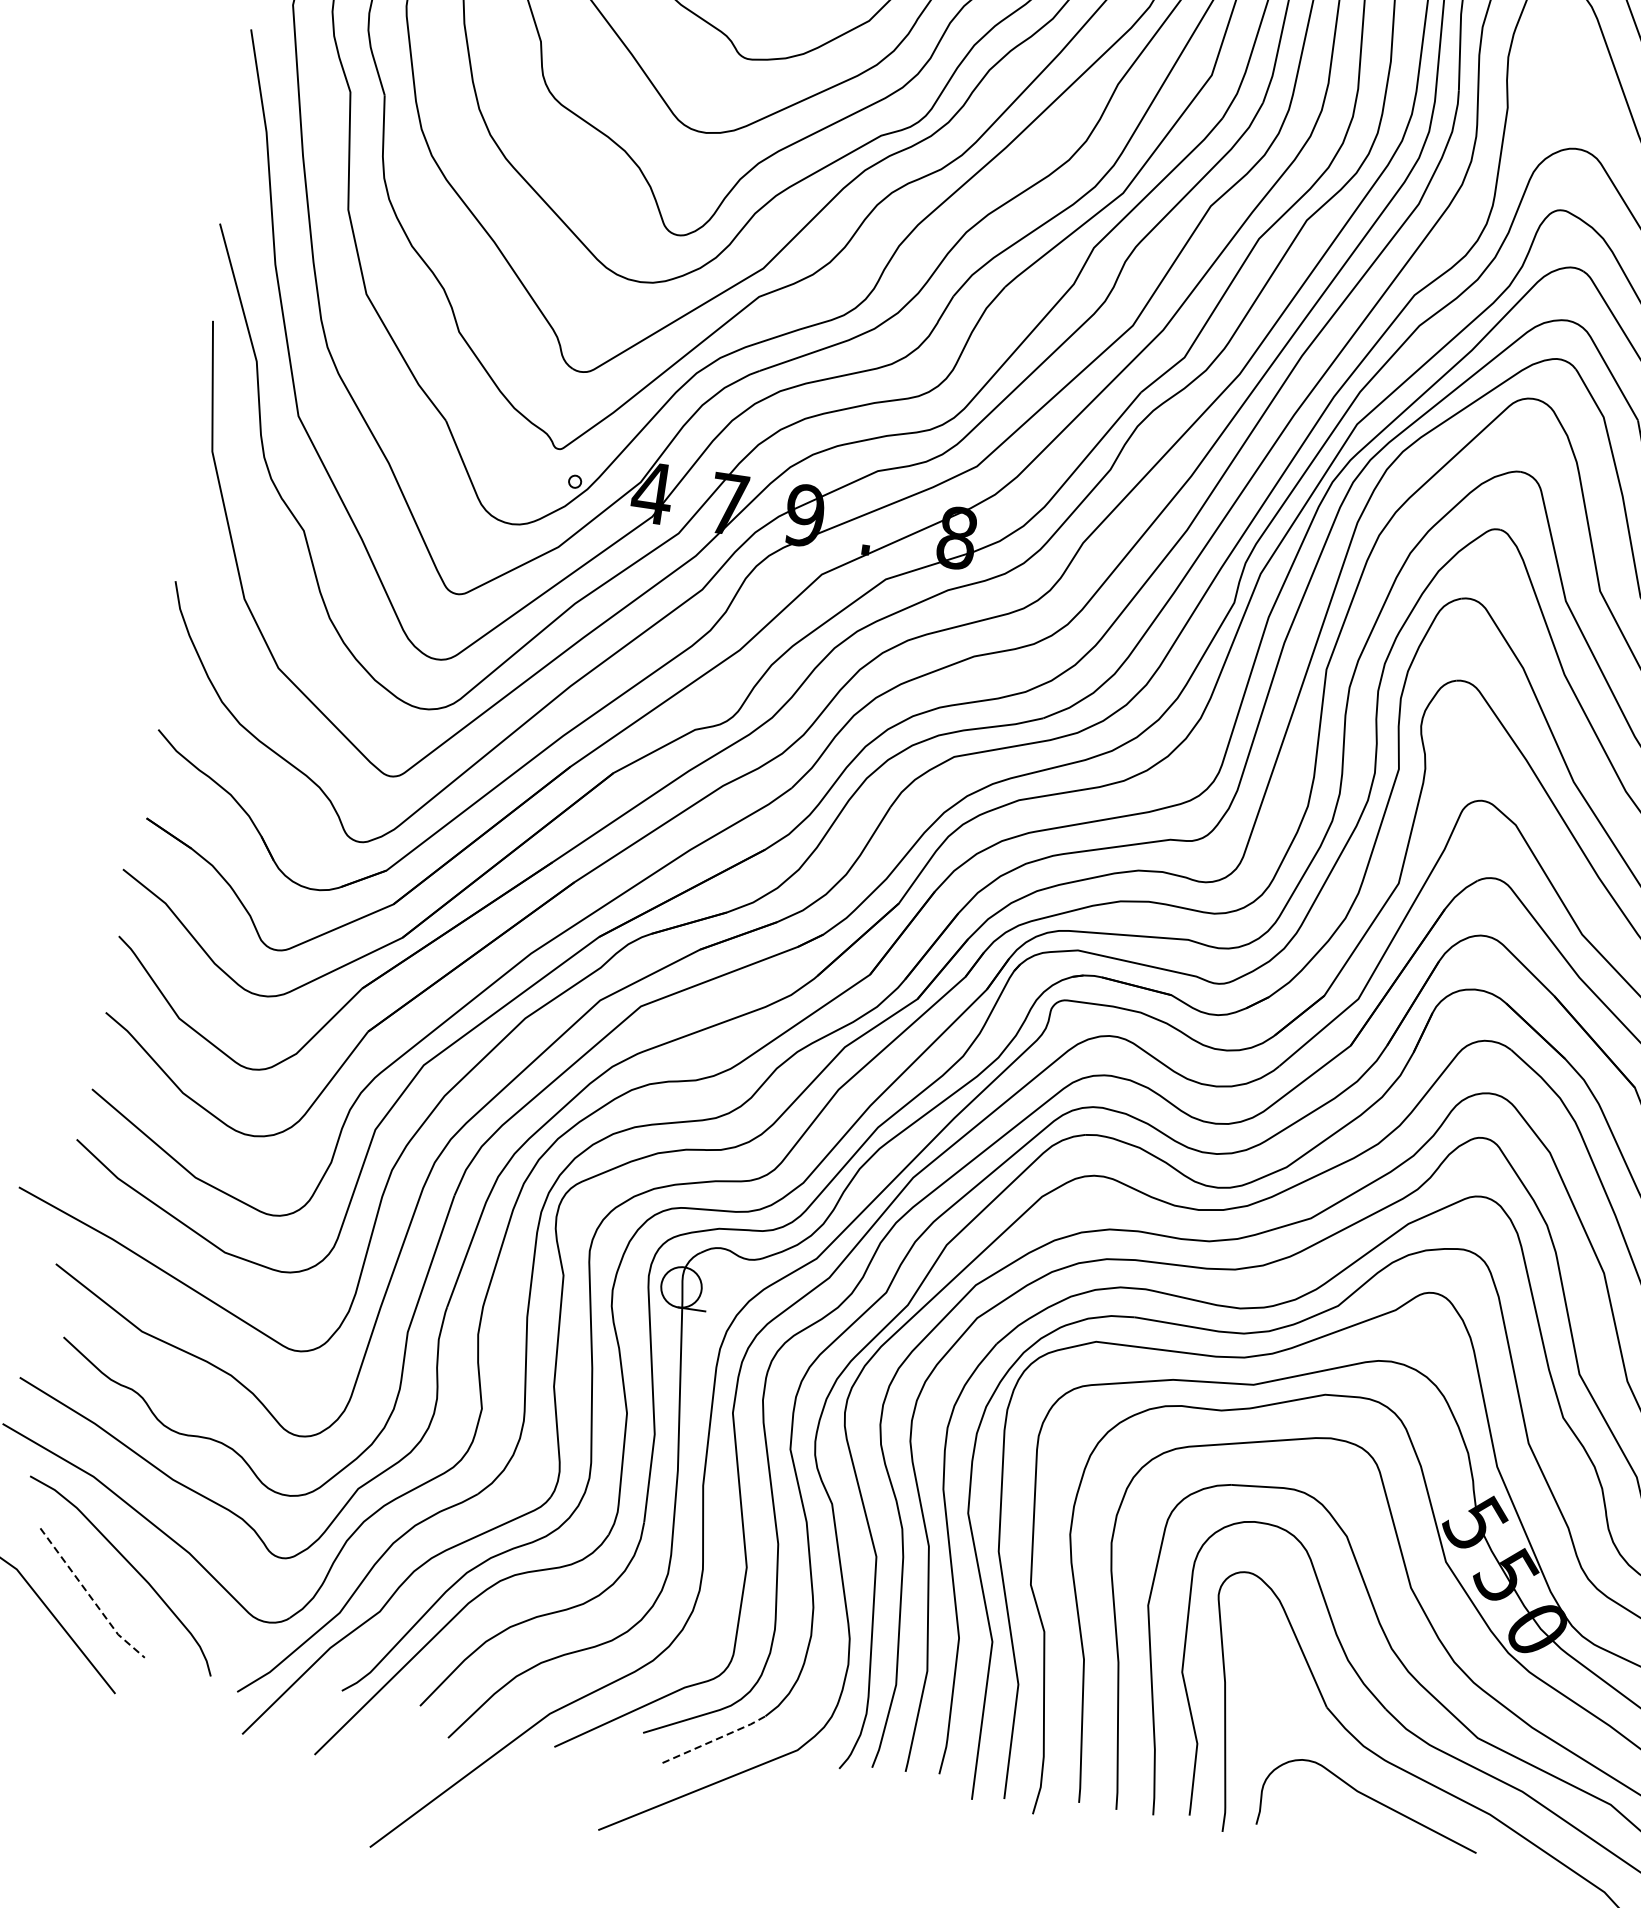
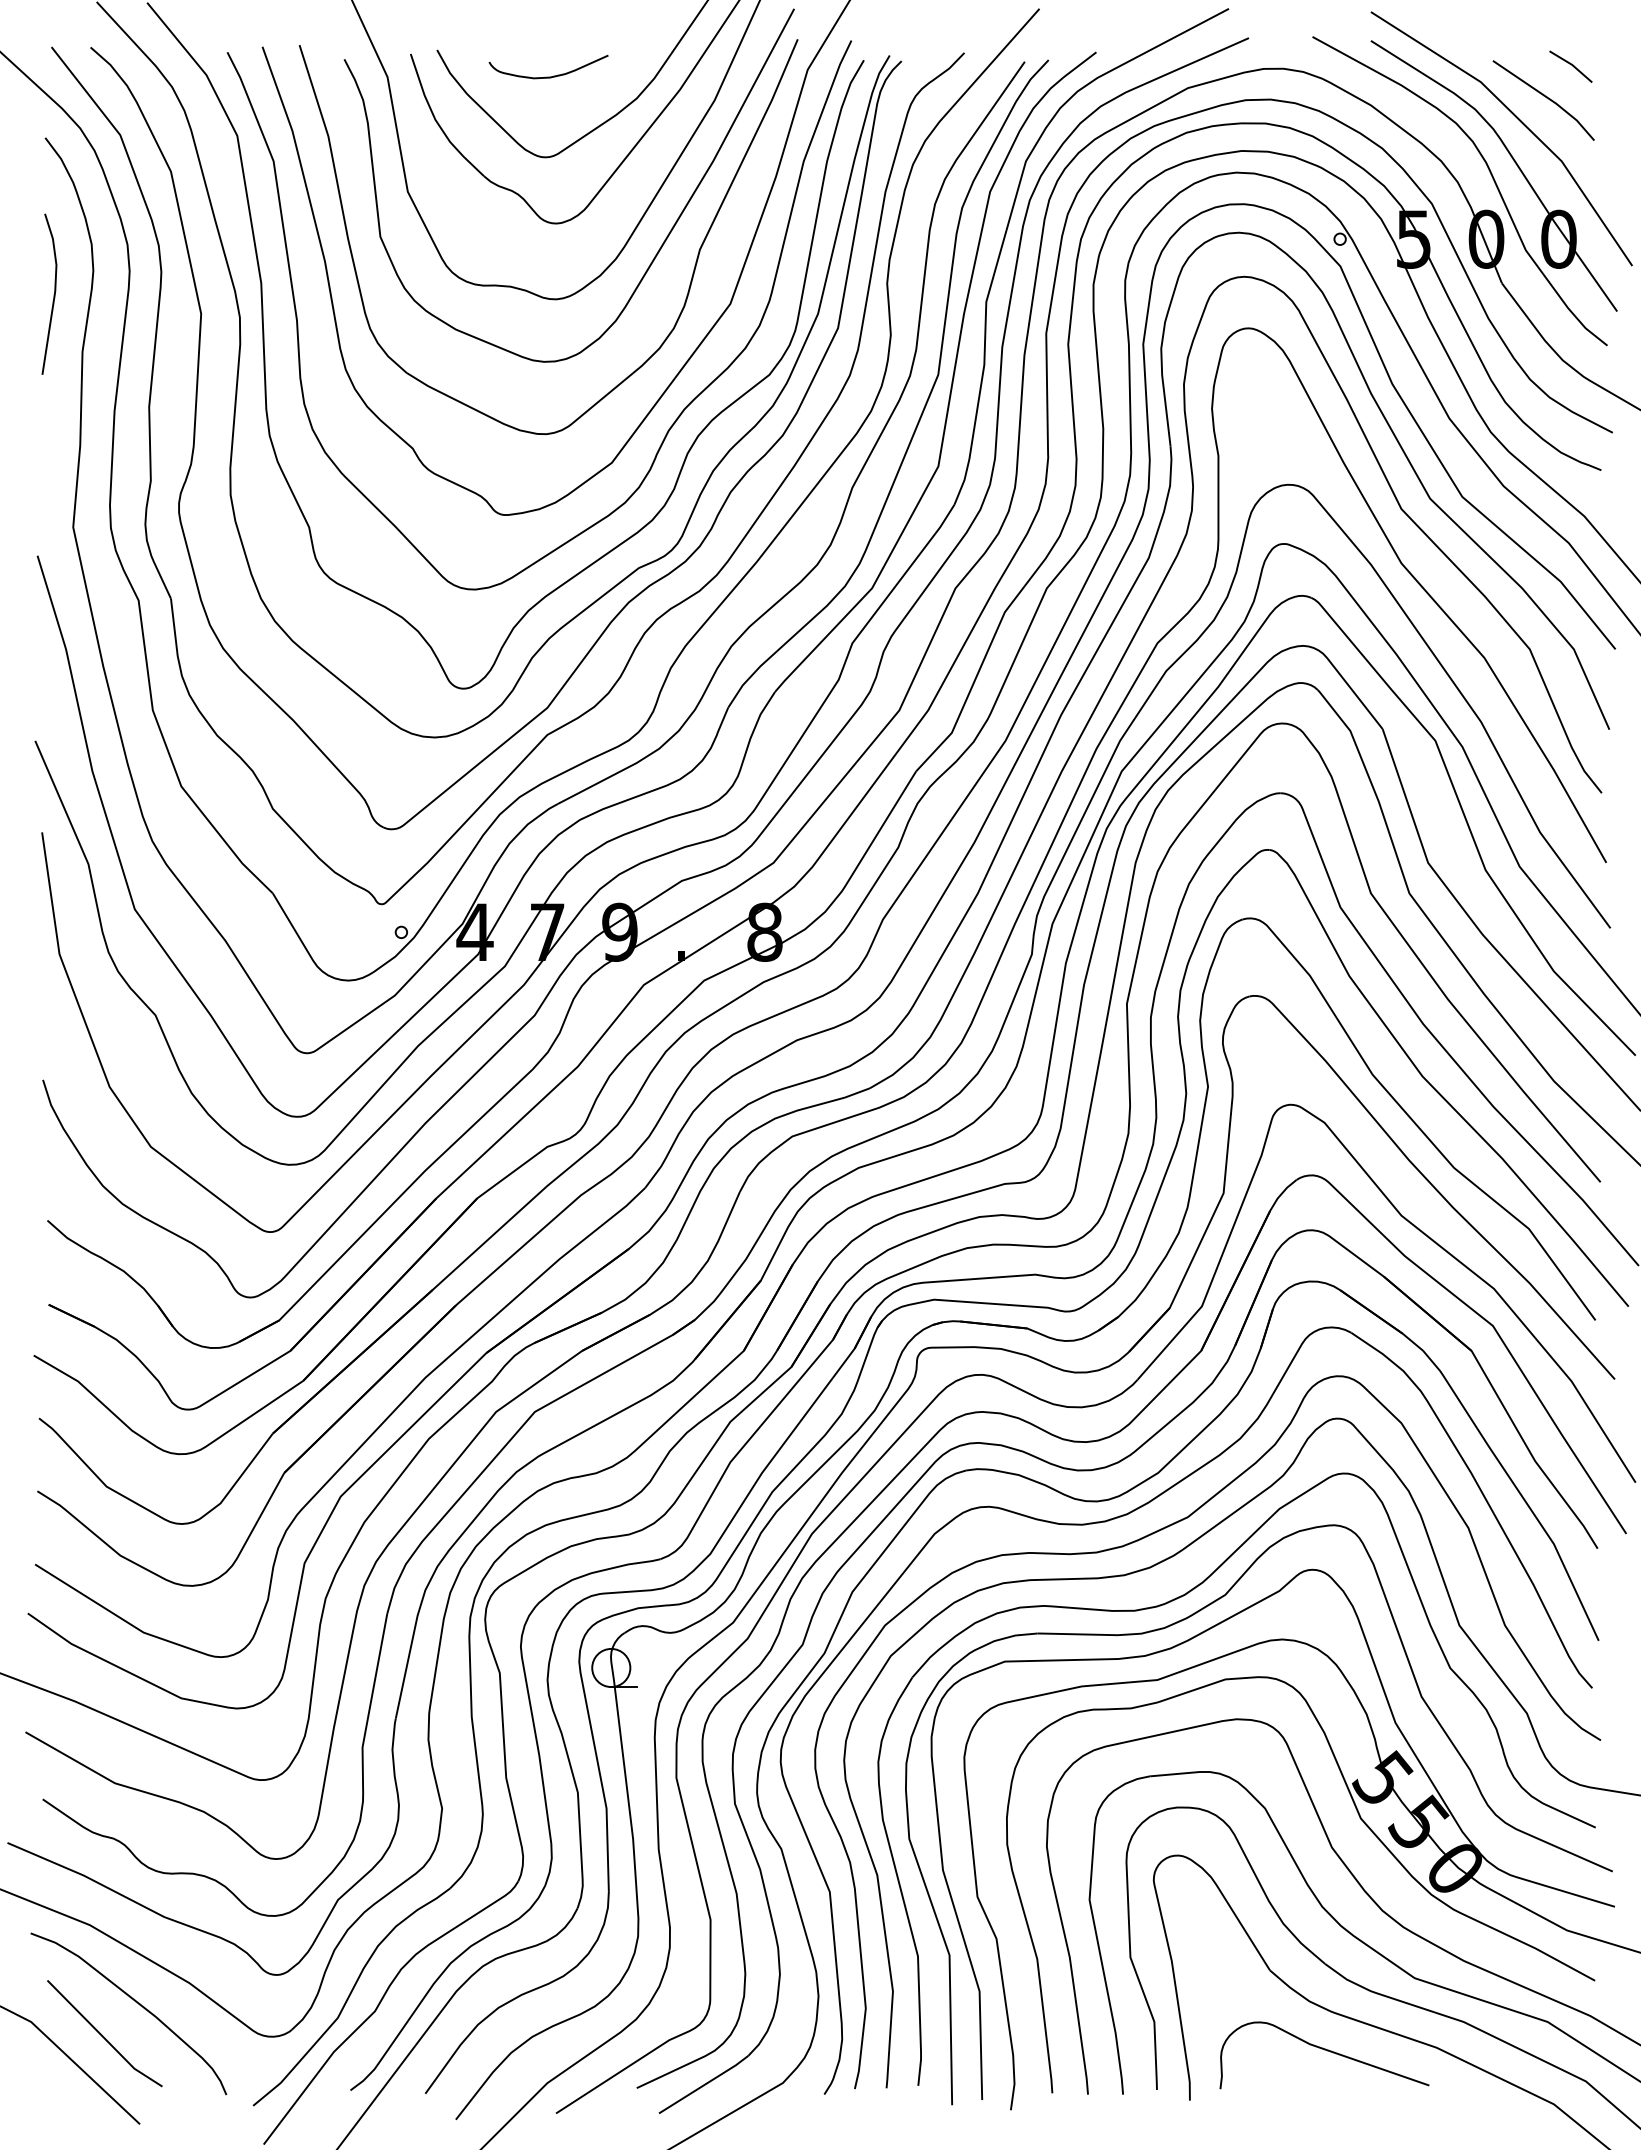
line: (90, 1596) -> (103, 2037), dashed -> solid
line: (714, 1739) -> (704, 2084), dashed -> solid

